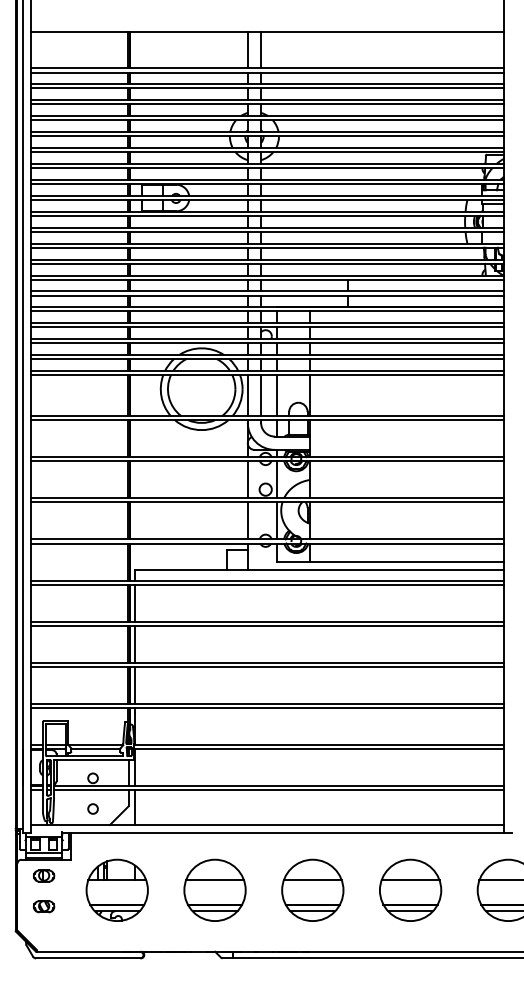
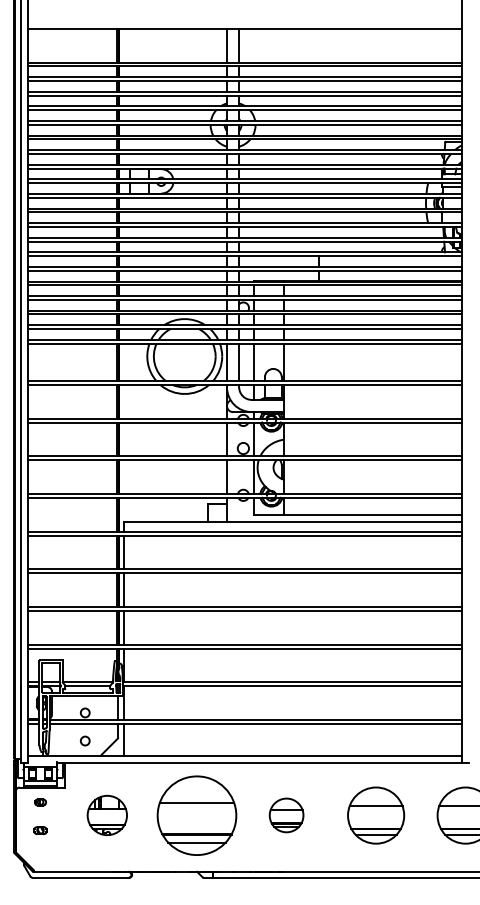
part: (44, 875) -> (40, 801), size x0.6
part: (116, 889) -> (106, 814), size x0.7
part: (214, 889) -> (196, 814), size x1.4
part: (312, 889) -> (286, 814), size x0.6
part: (44, 906) -> (40, 830), size x0.7

